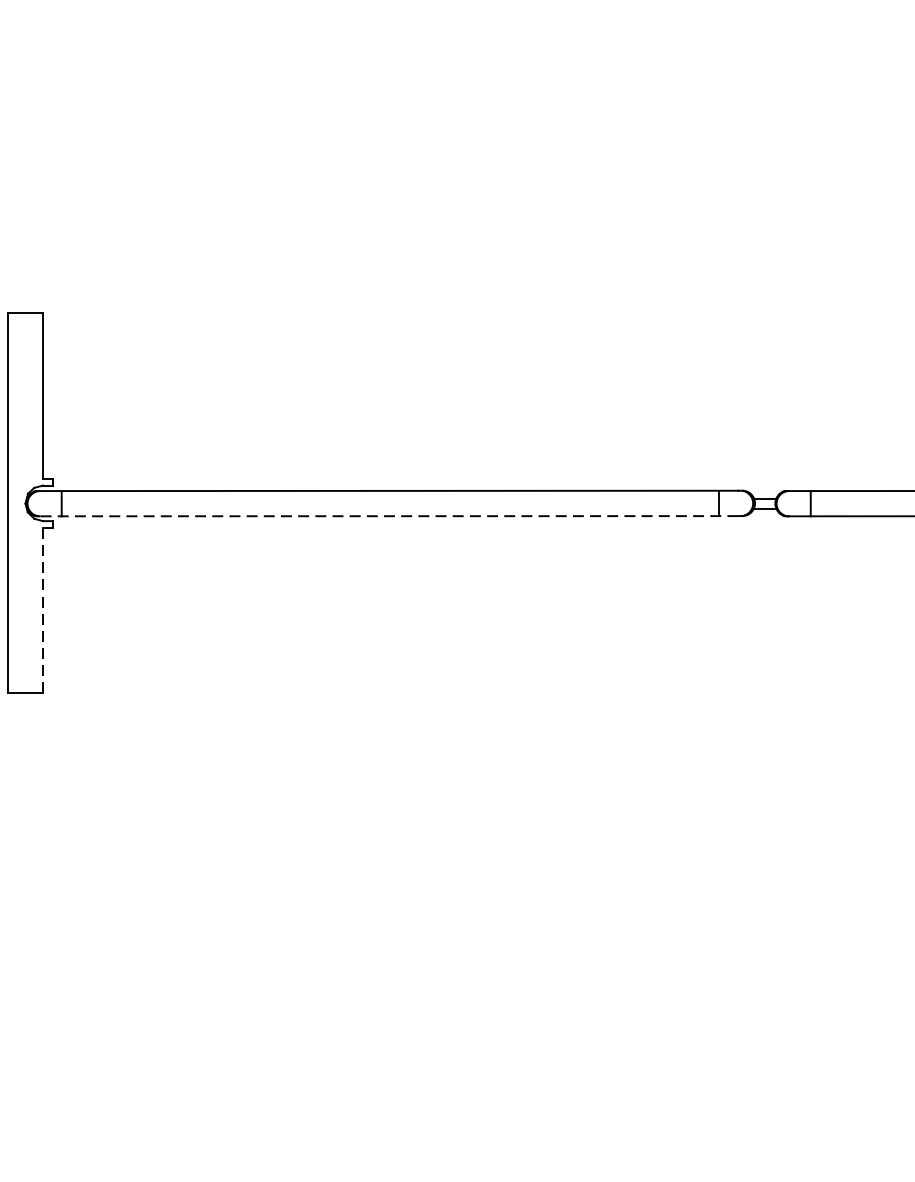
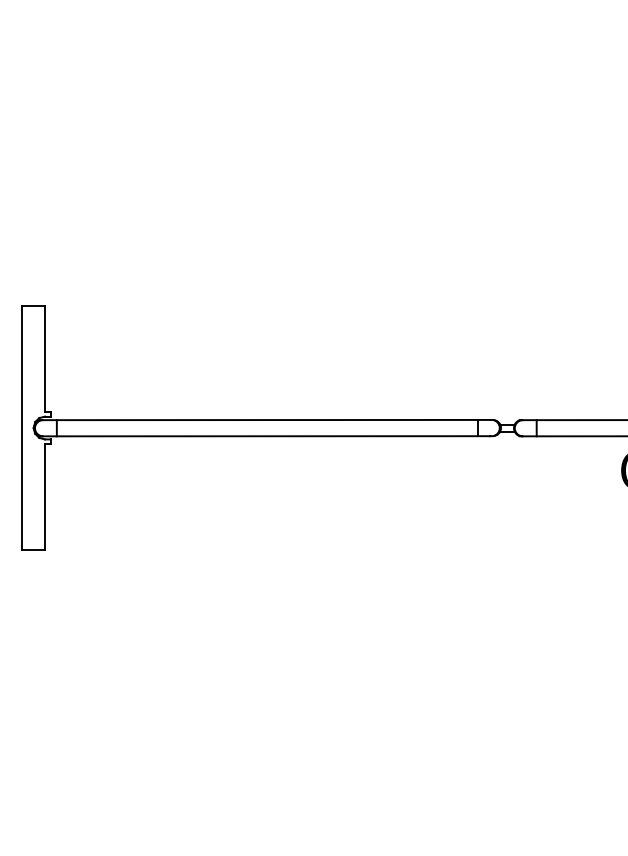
line: (388, 516) -> (266, 436), dashed -> solid
line: (42, 610) -> (44, 496), dashed -> solid

